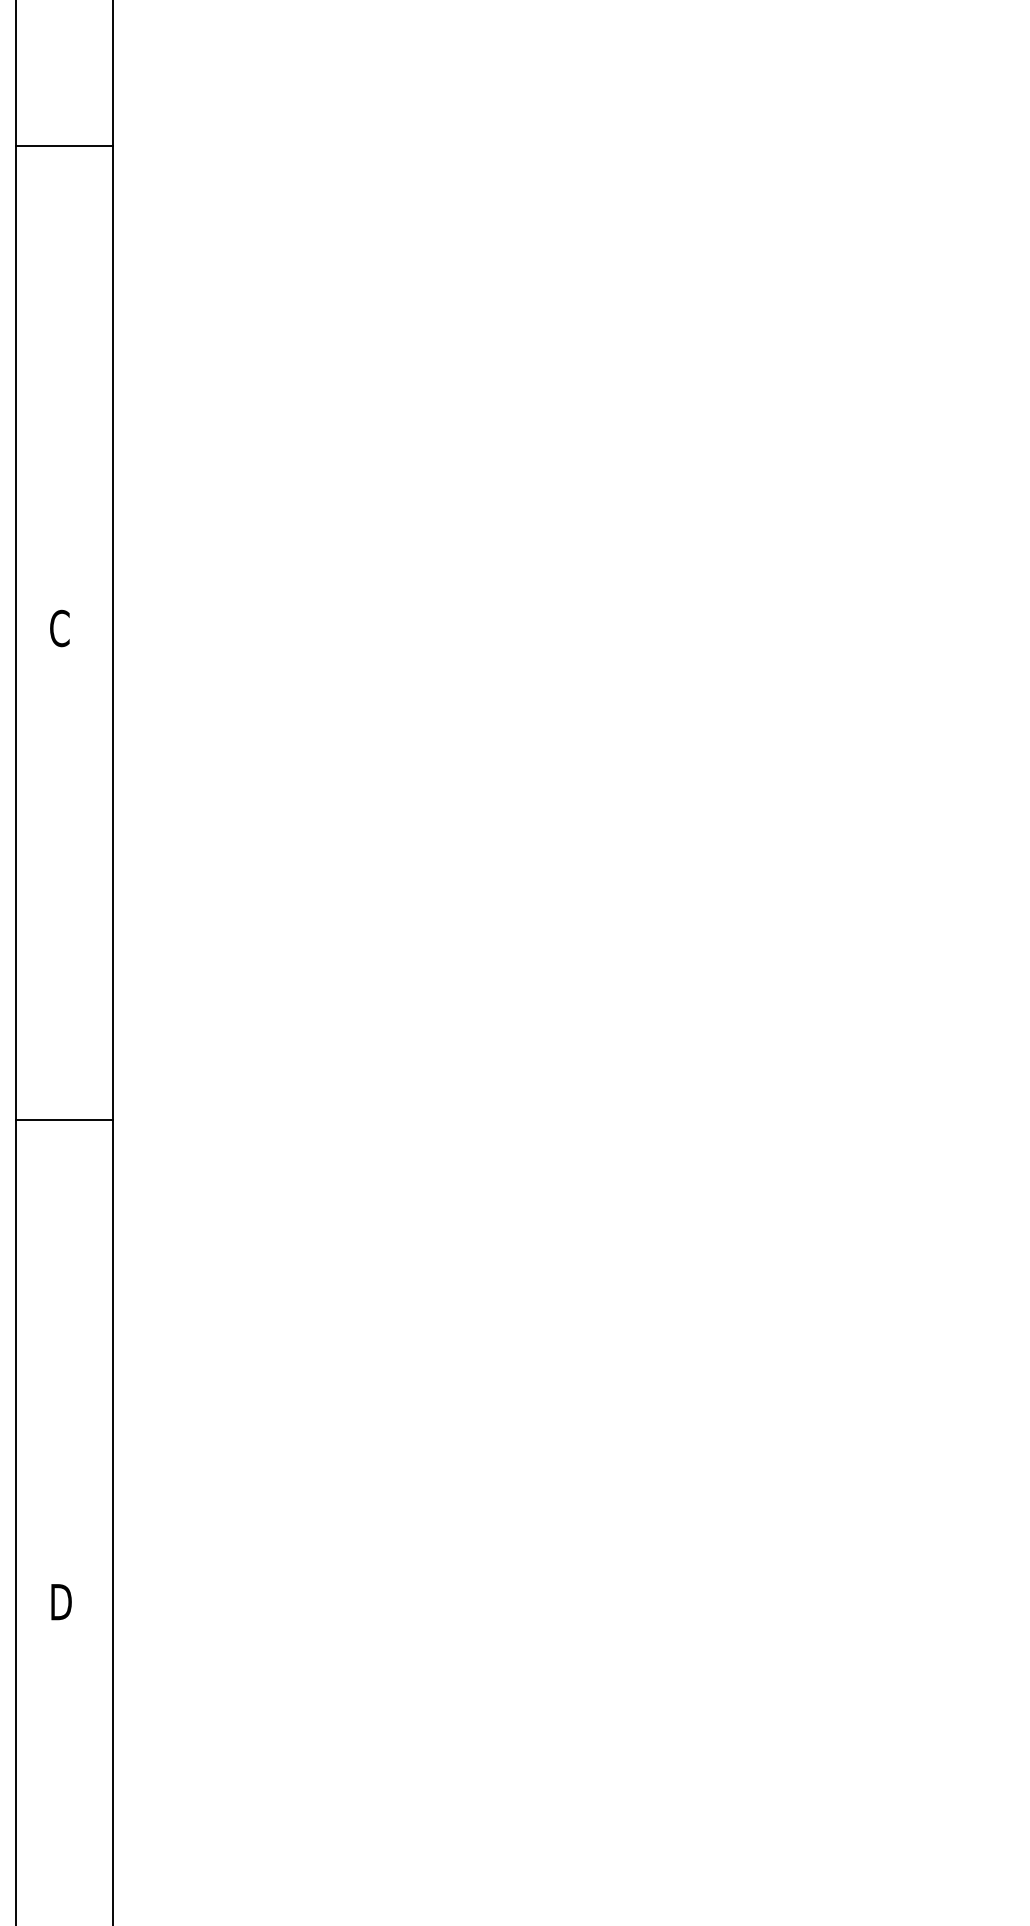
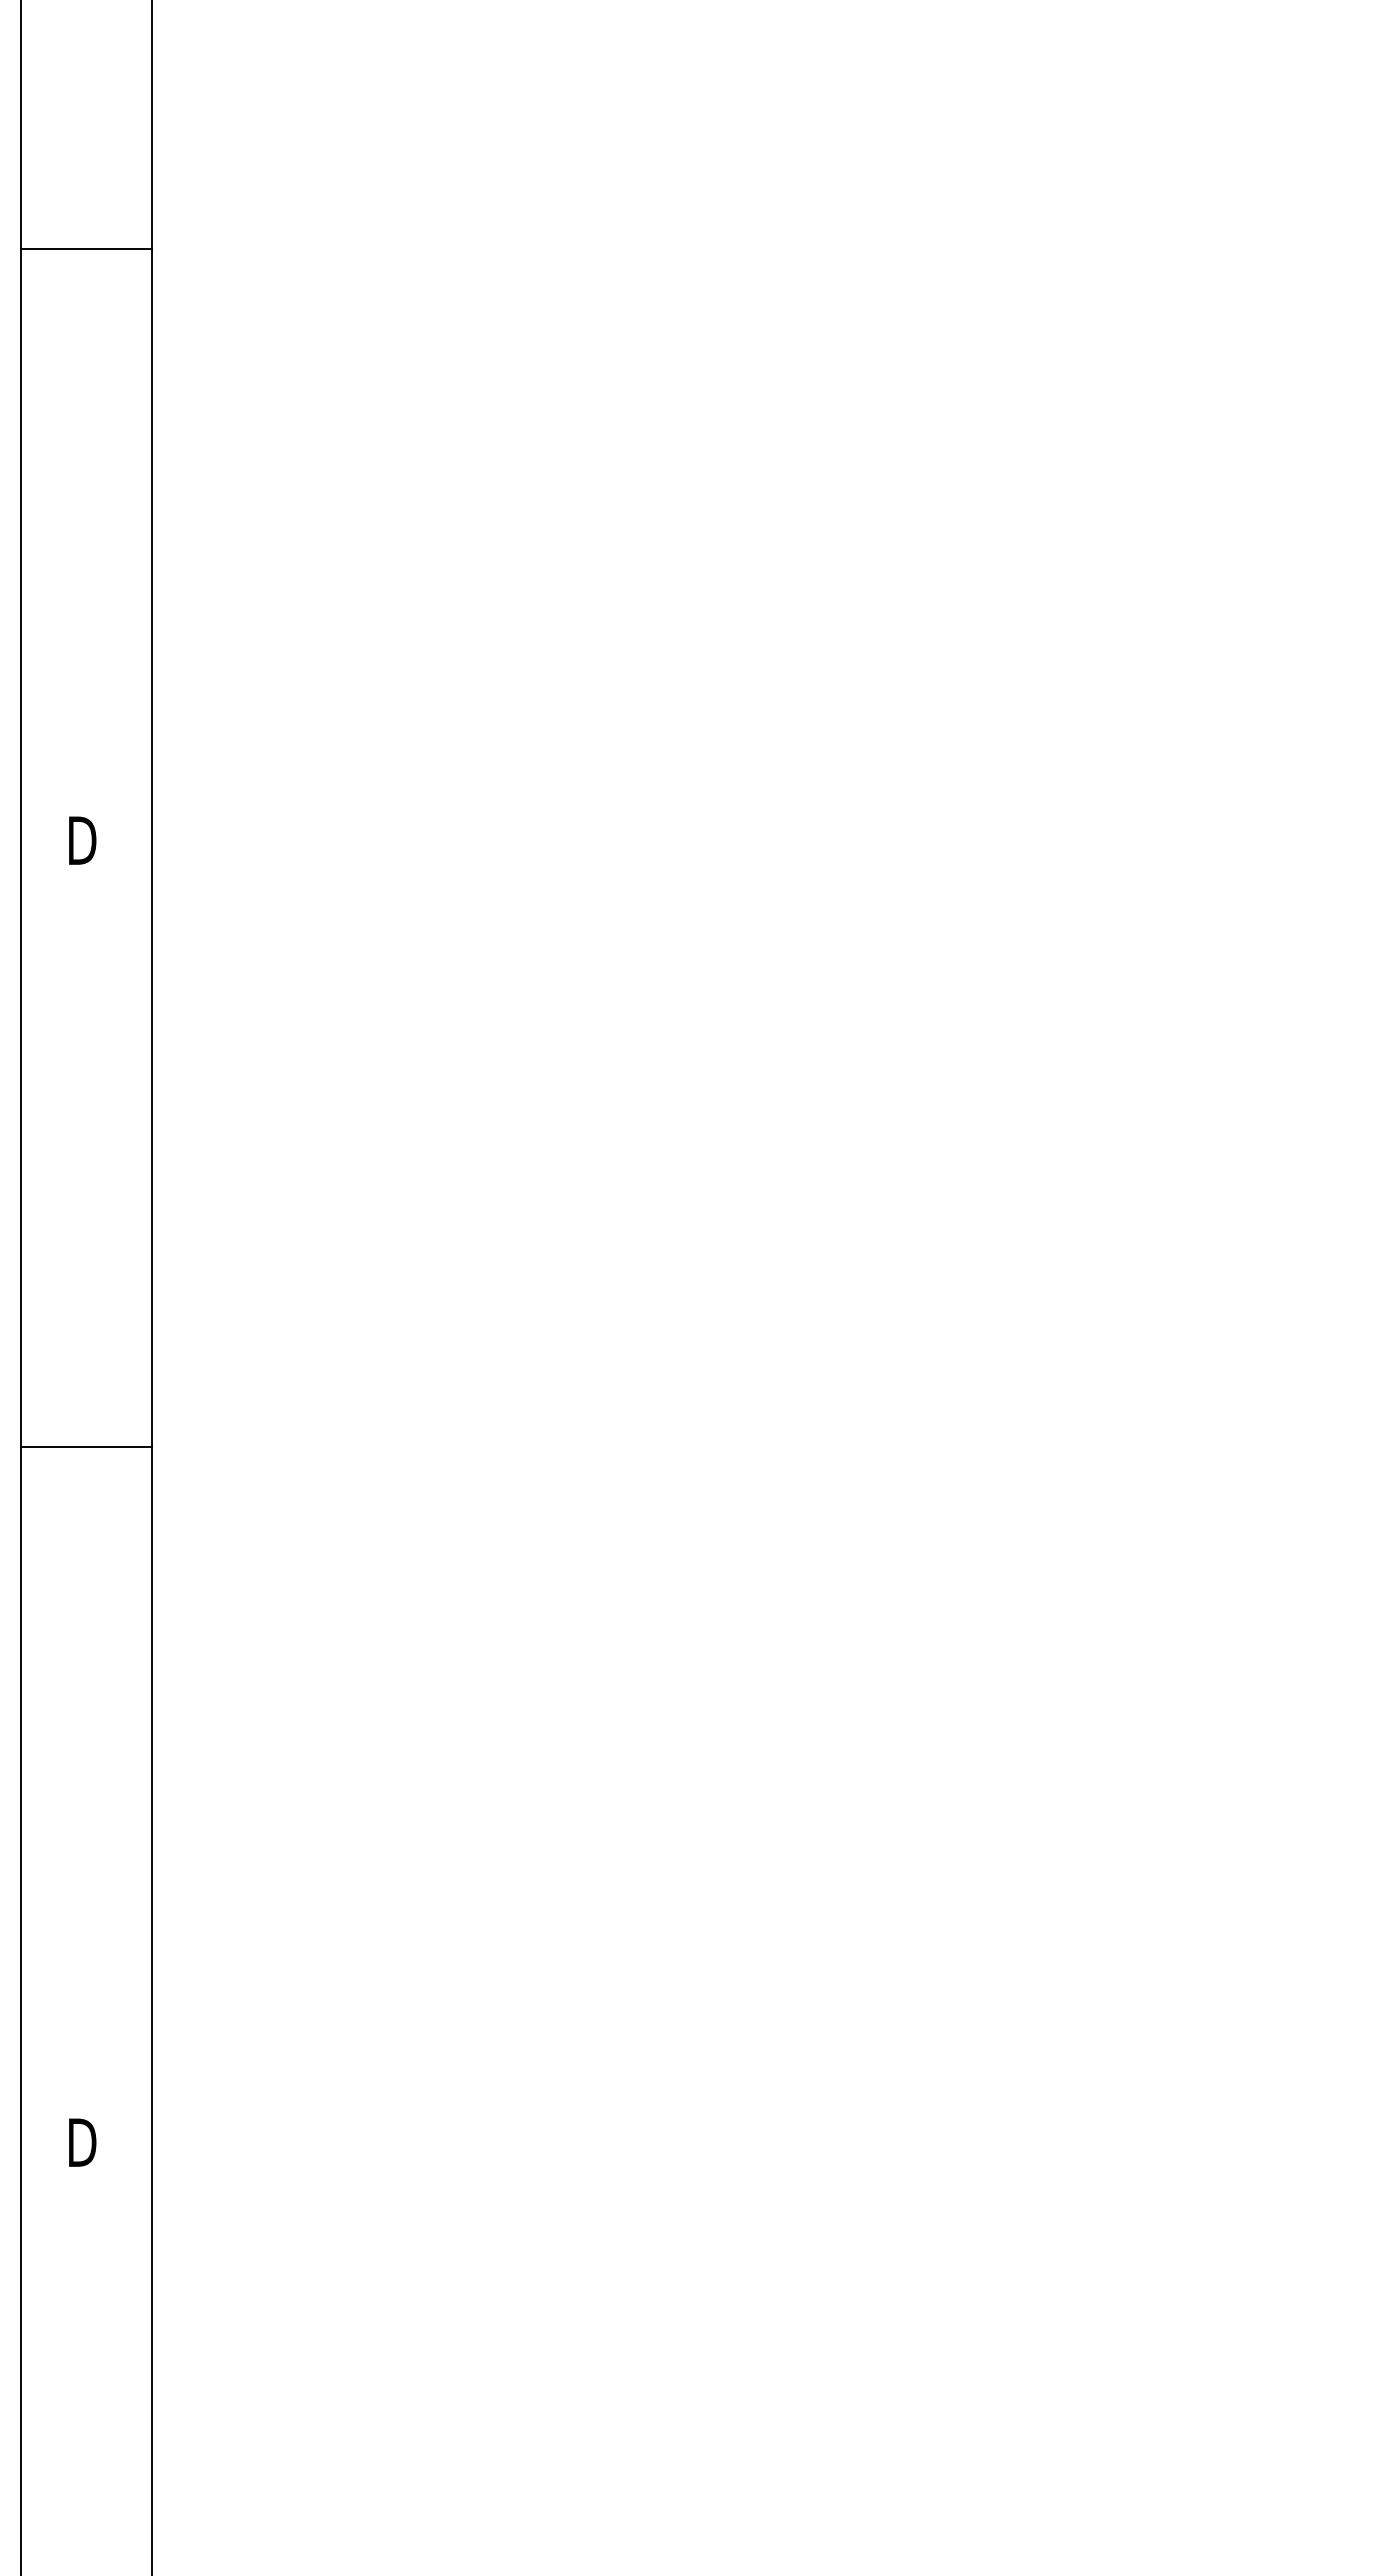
line: (64, 146) -> (86, 249), moved
text: (60, 628) -> (81, 840), C -> D
line: (64, 1120) -> (86, 1447), moved

